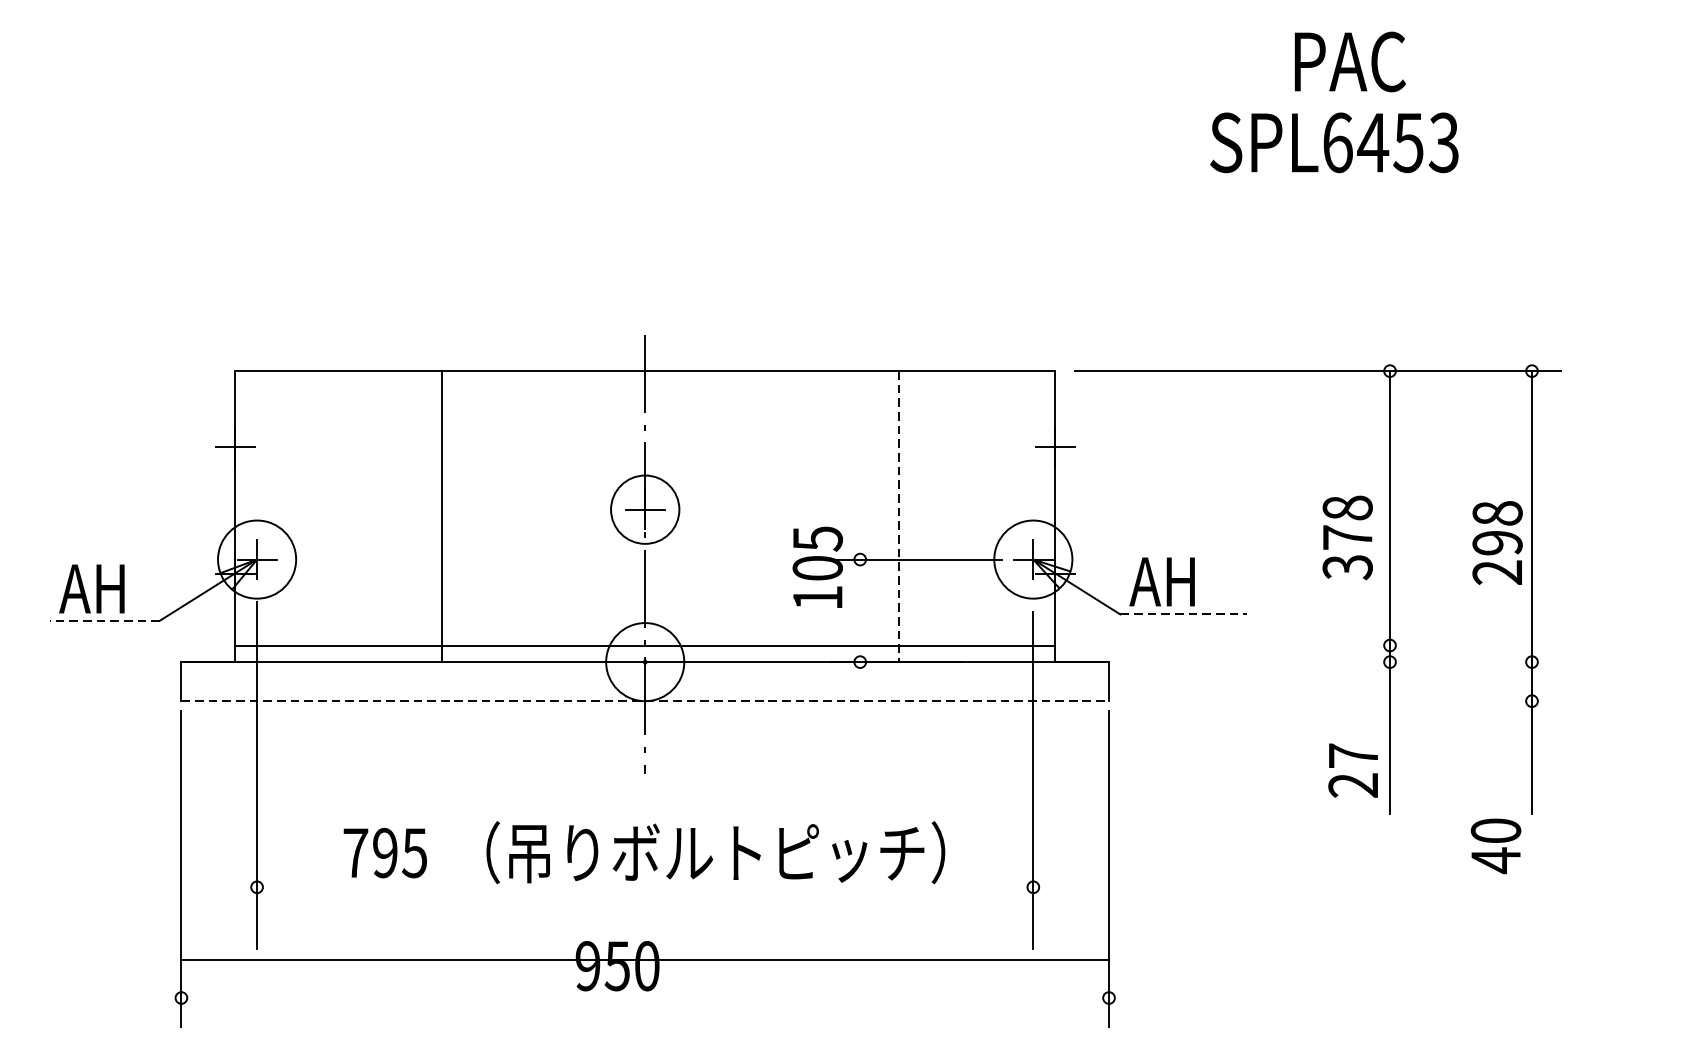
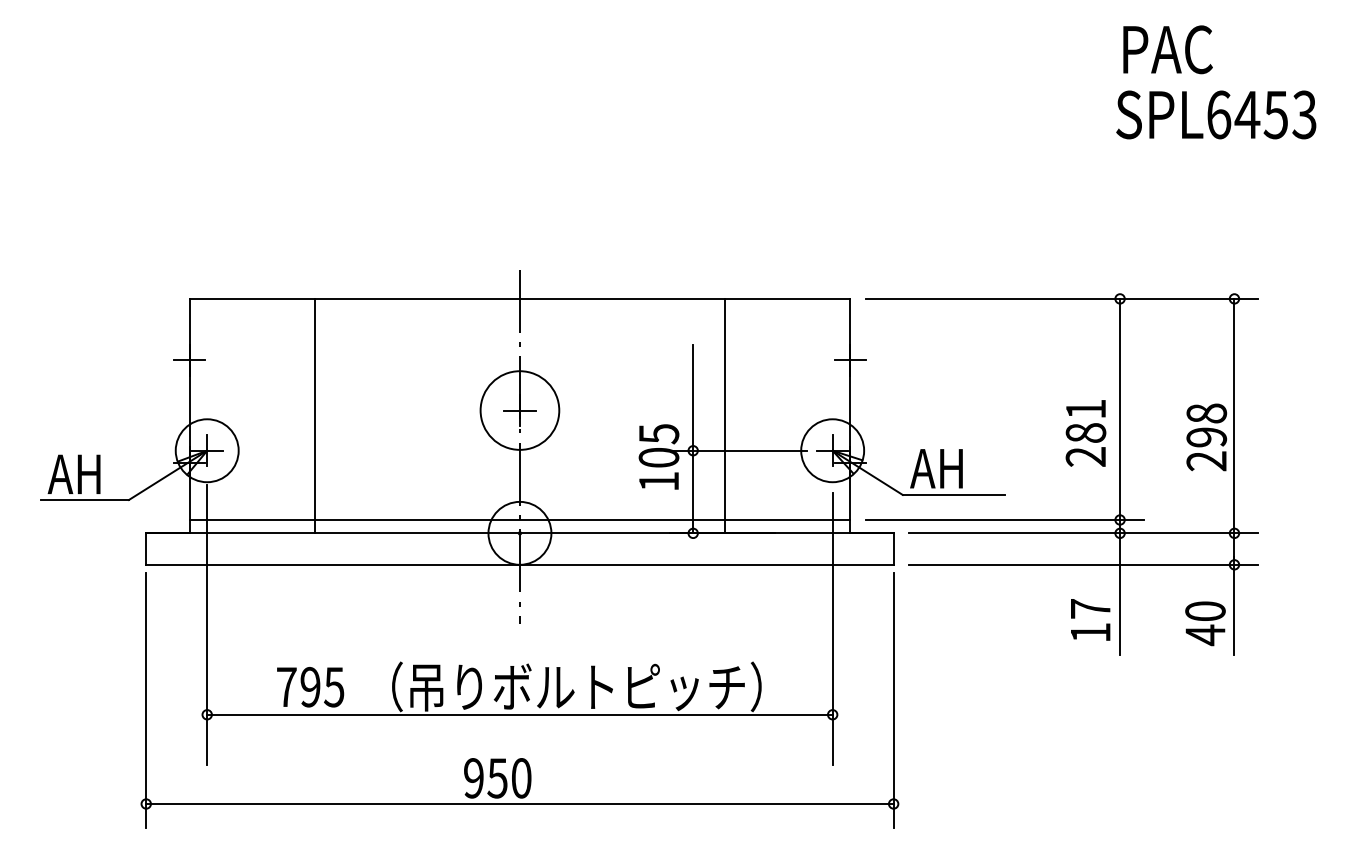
text: (1349, 61) -> (1167, 49), moved
text: (1334, 142) -> (1216, 114), moved
circle: (644, 509) -> (519, 410), size x1.43
line: (442, 515) -> (315, 415), moved
line: (899, 517) -> (724, 416), dashed -> solid
text: (1347, 538) -> (1085, 433), 378 -> 281
line: (860, 544) -> (693, 438), added
line: (1184, 613) -> (954, 494), dashed -> solid
line: (104, 621) -> (84, 500), dashed -> solid
line: (1246, 644) -> (1004, 519), added
line: (1344, 662) -> (1083, 533), added
line: (644, 700) -> (519, 564), dashed -> solid
line: (1344, 700) -> (1083, 564), added
text: (1353, 785) -> (1090, 632), 27 -> 17
text: (1496, 845) -> (1205, 623), moved
line: (644, 886) -> (519, 714), added
line: (644, 960) -> (519, 804), moved

